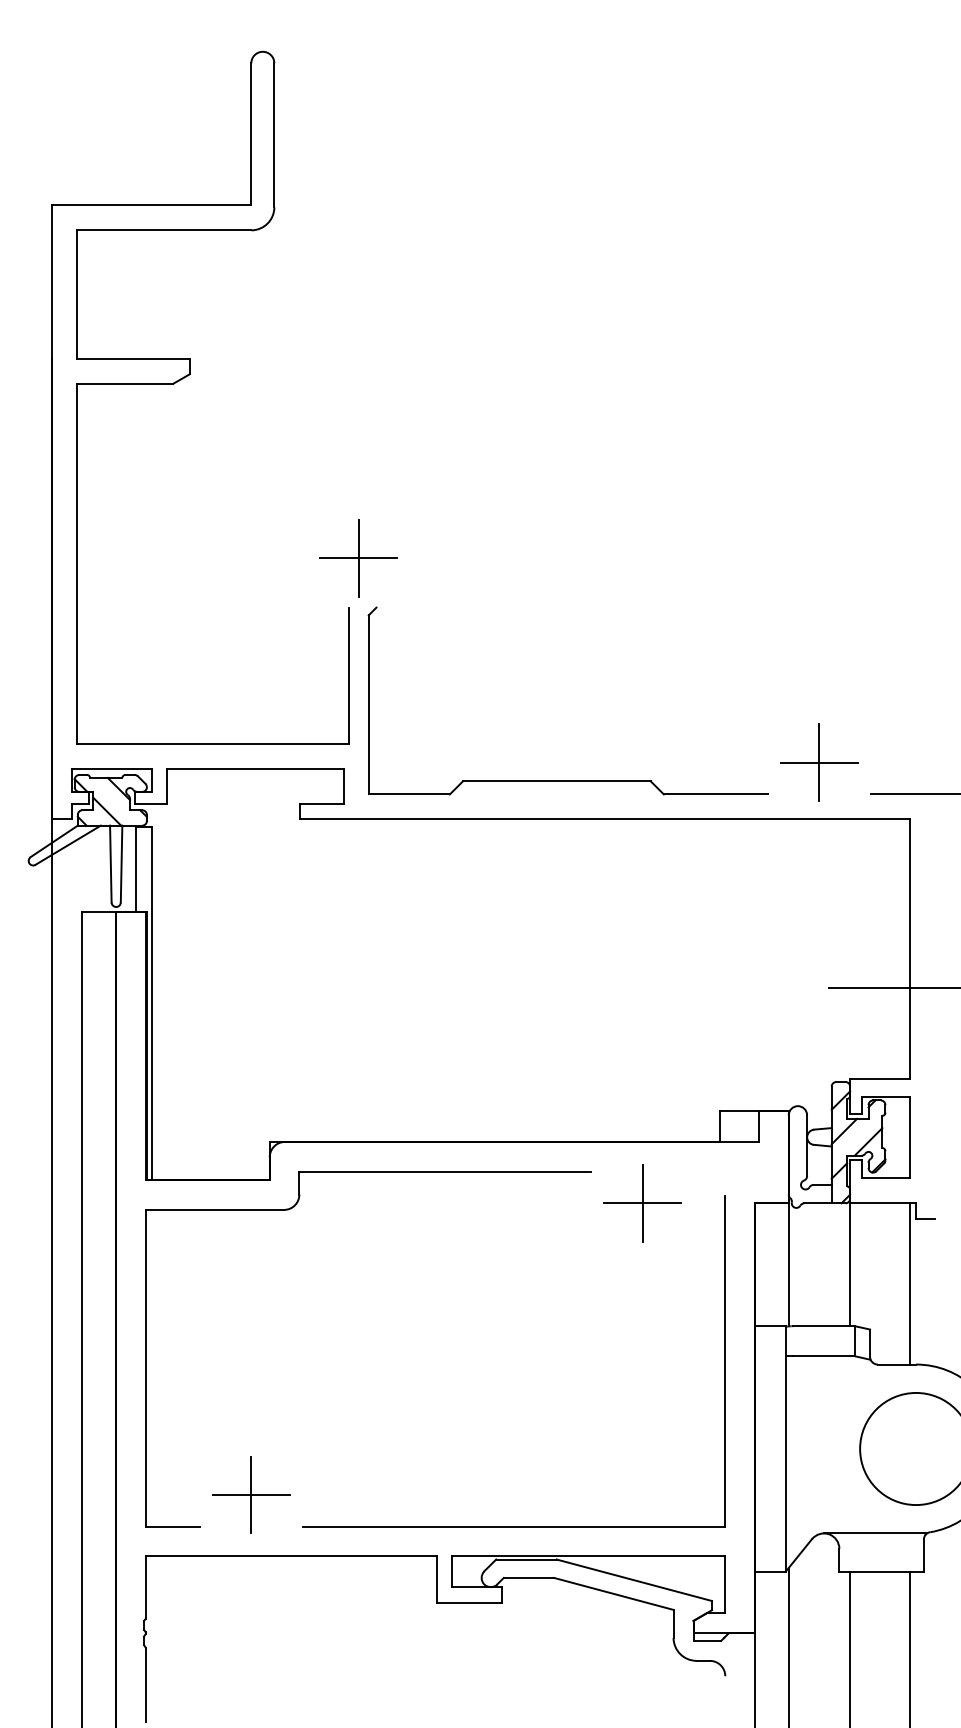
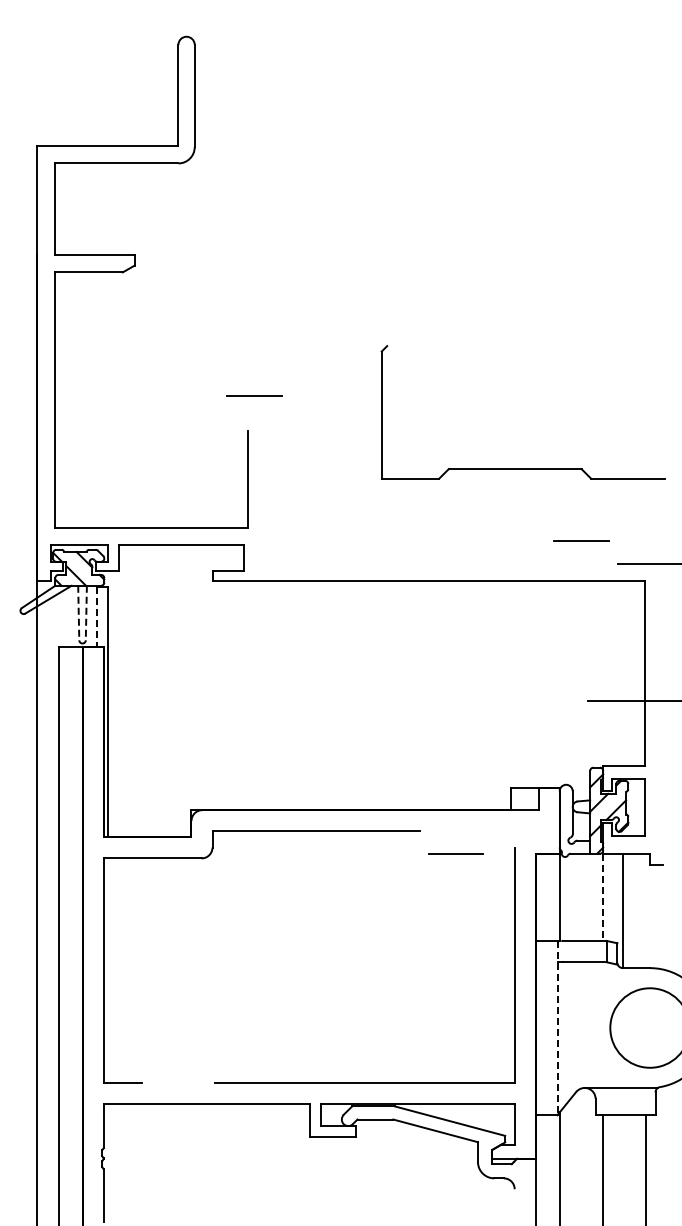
line: (358, 558) -> (254, 396), removed
line: (819, 761) -> (581, 540), removed
part: (567, 780) -> (522, 468), moved
line: (110, 864) -> (78, 613), solid -> dashed
line: (121, 864) -> (86, 613), solid -> dashed
line: (135, 868) -> (96, 616), solid -> dashed
line: (643, 1202) -> (456, 853), removed
line: (850, 1265) -> (603, 897), solid -> dashed
line: (909, 1283) -> (622, 910), moved
line: (785, 1449) -> (557, 1028), solid -> dashed
part: (251, 1494) -> (178, 1060), removed

